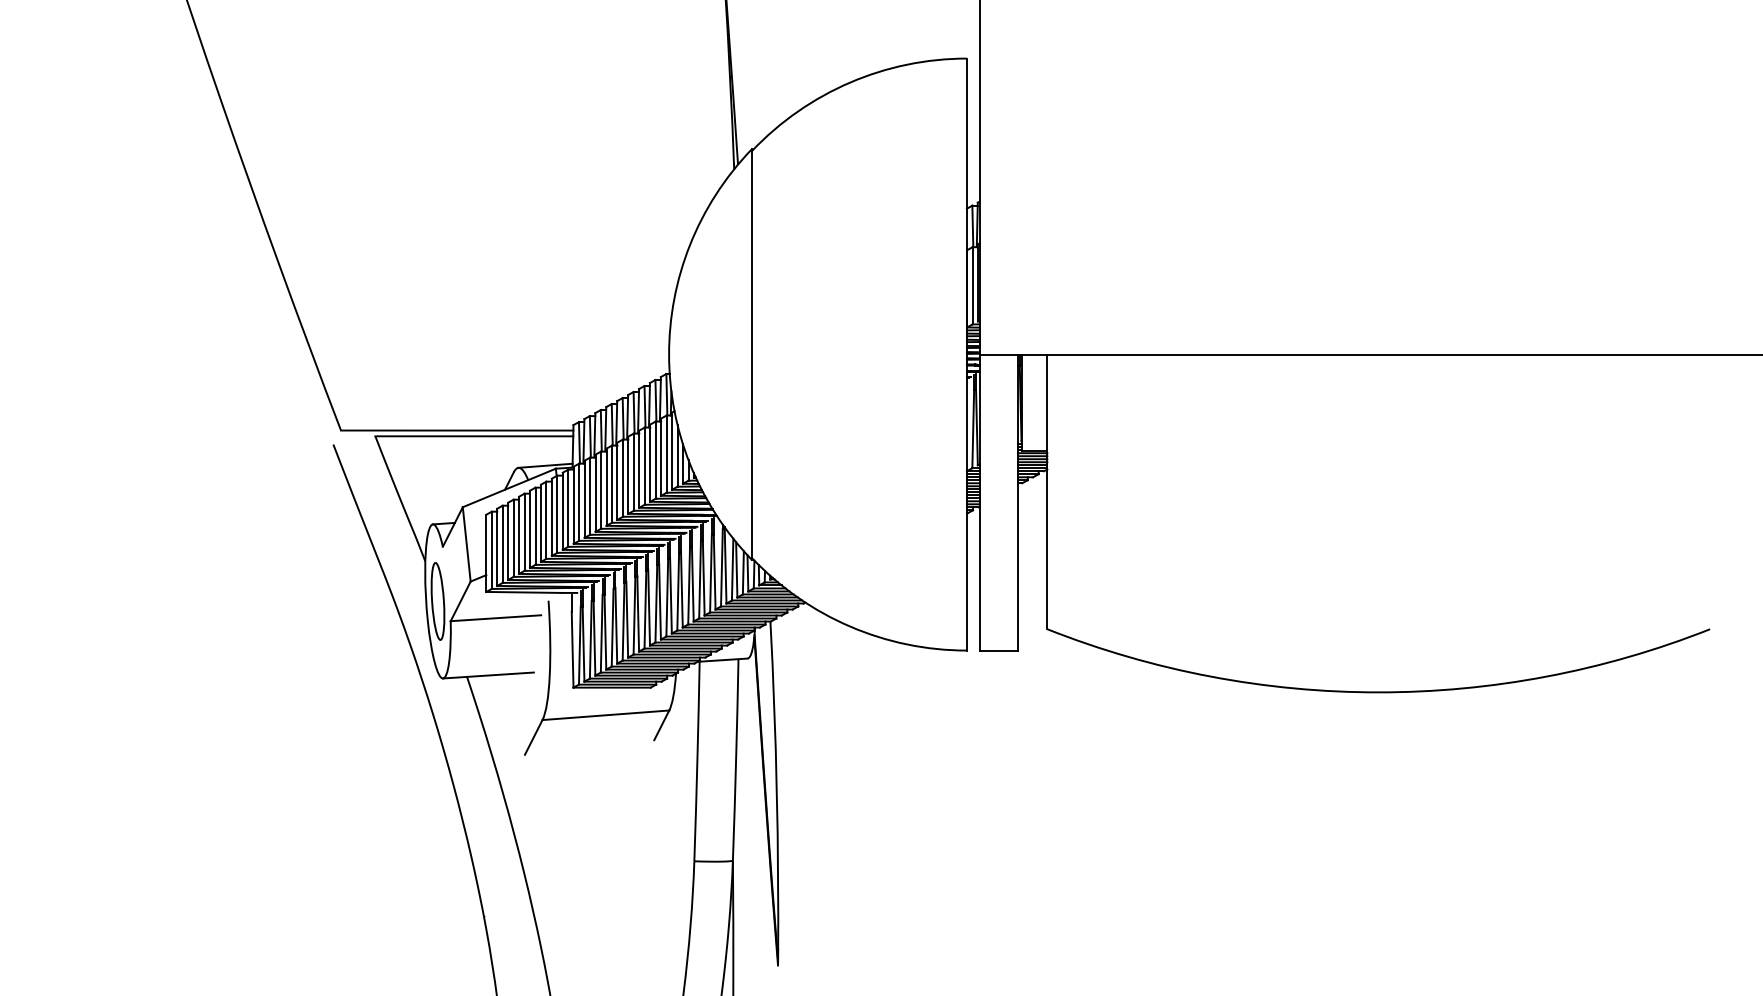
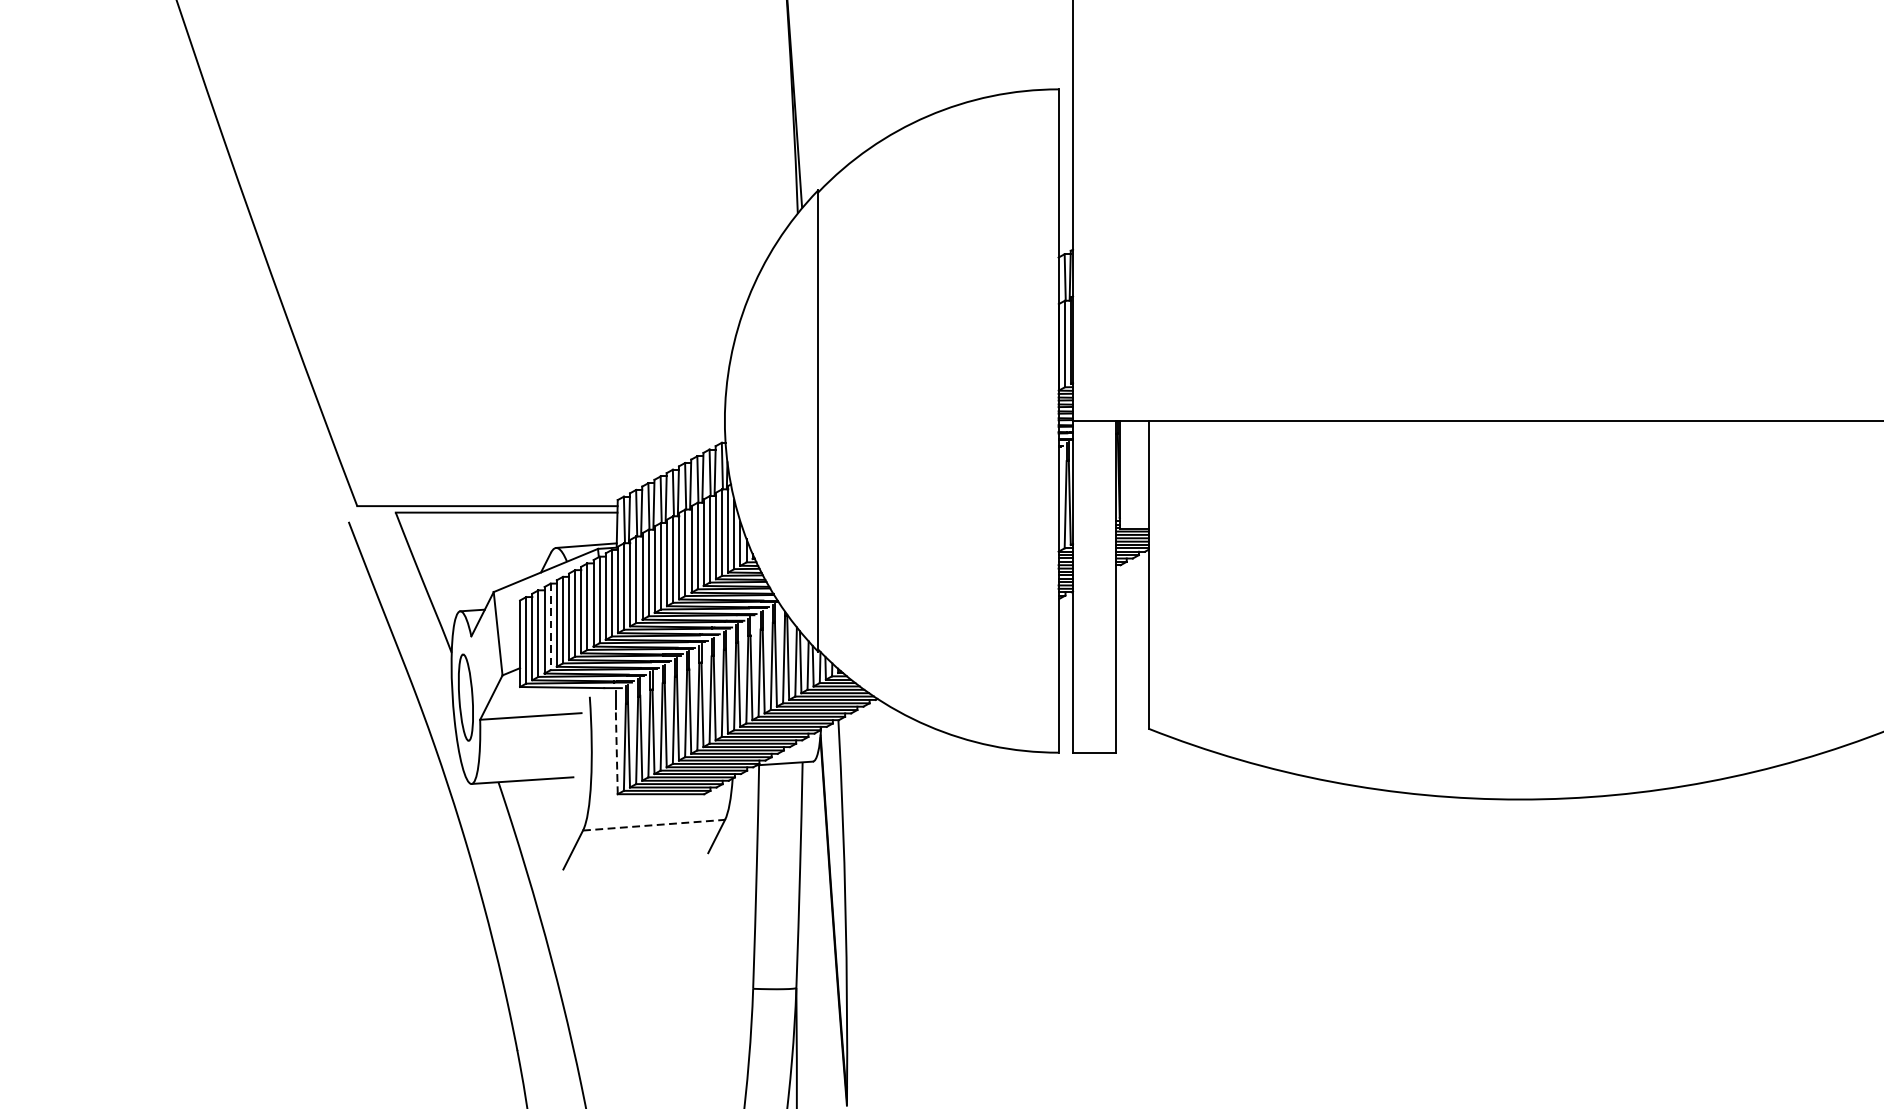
line: (513, 538) -> (550, 627), solid -> dashed
line: (572, 649) -> (616, 751), solid -> dashed
line: (605, 715) -> (653, 825), solid -> dashed

